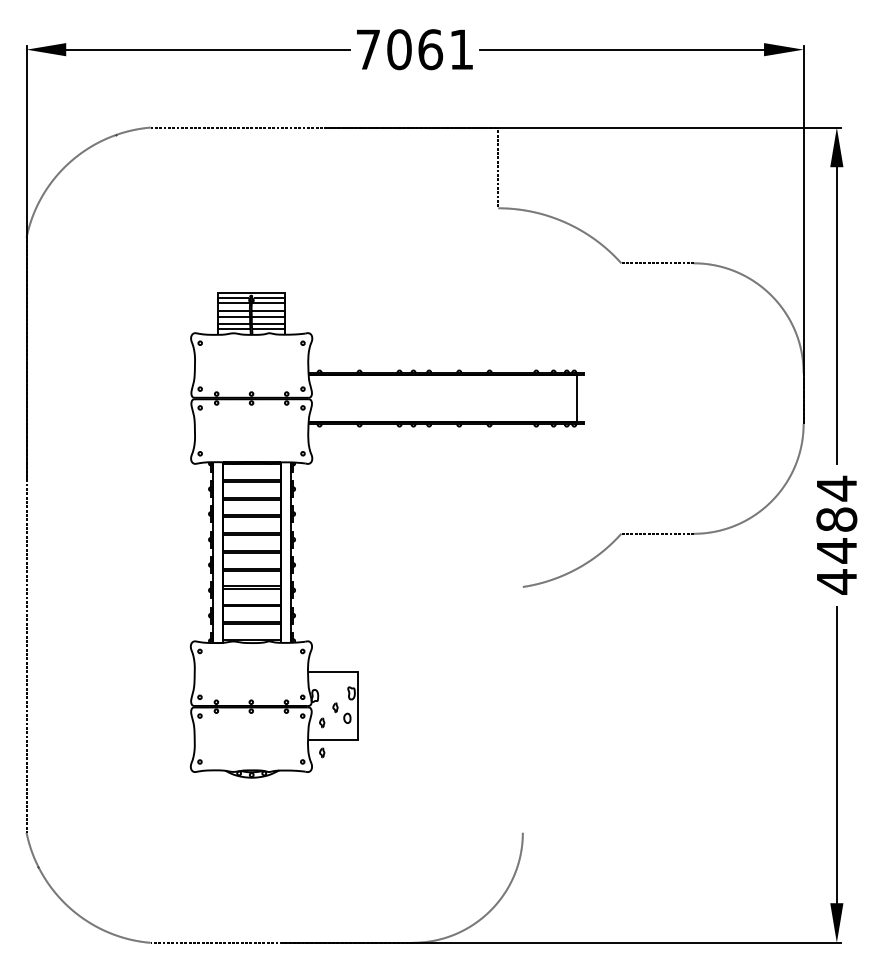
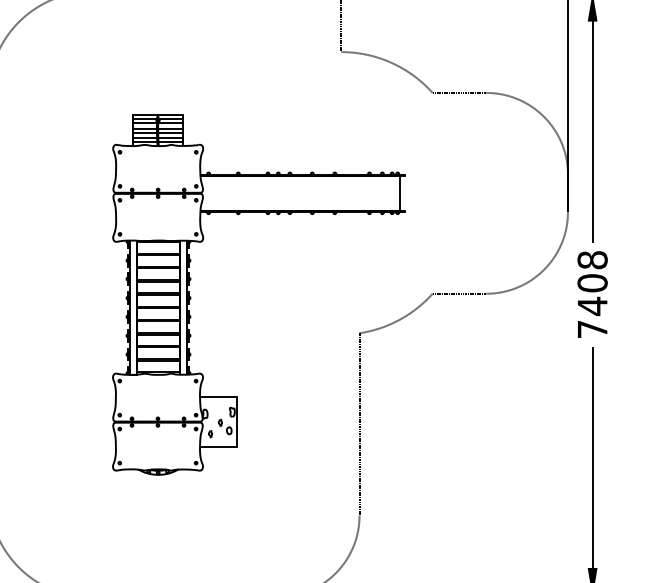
text: (836, 534) -> (592, 294), 4484 -> 7408
line: (522, 709) -> (359, 424), added
part: (322, 752) -> (210, 456), removed

